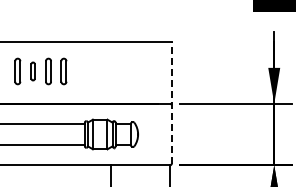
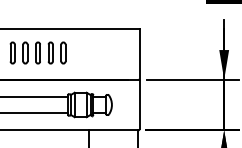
part: (32, 71) -> (24, 53), size x1.43
part: (78, 71) -> (62, 53), added
line: (171, 102) -> (139, 78), dashed -> solid

